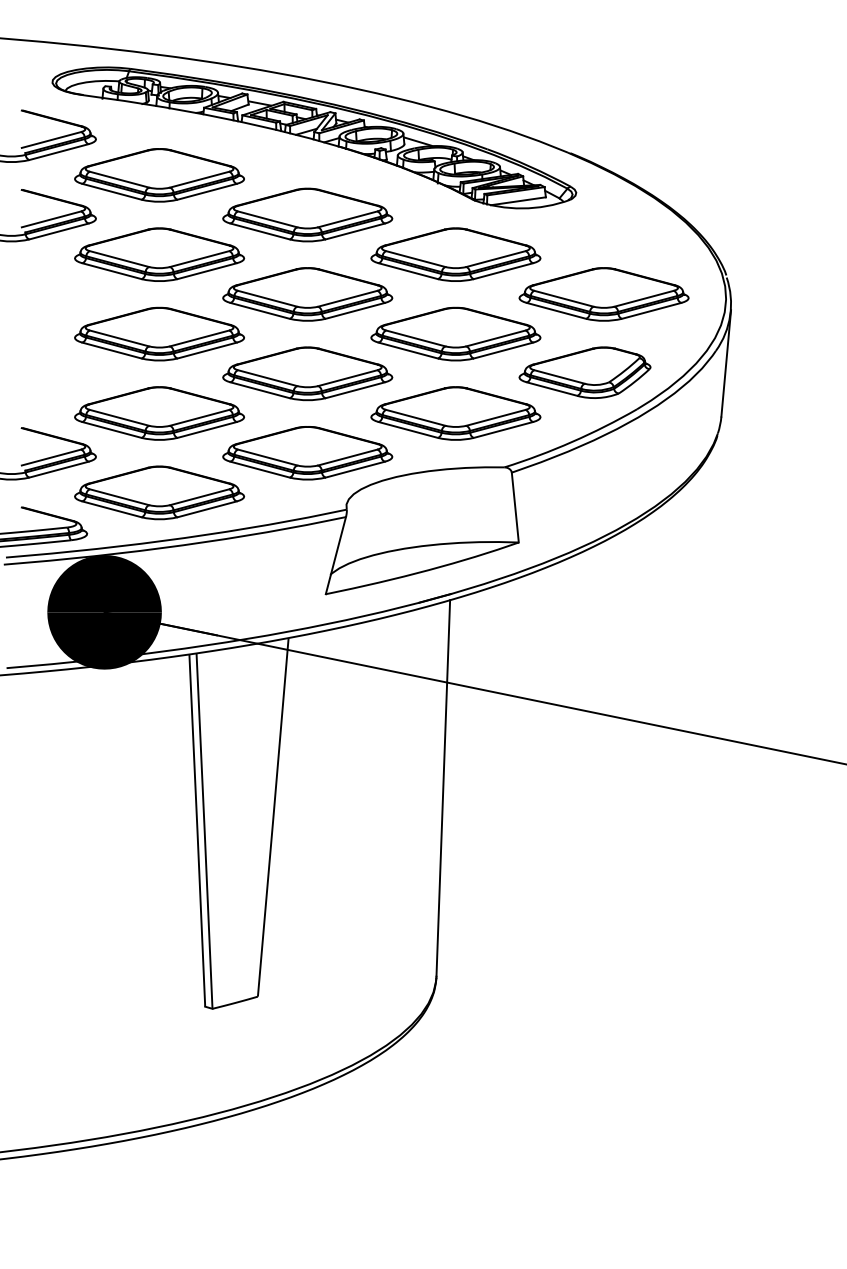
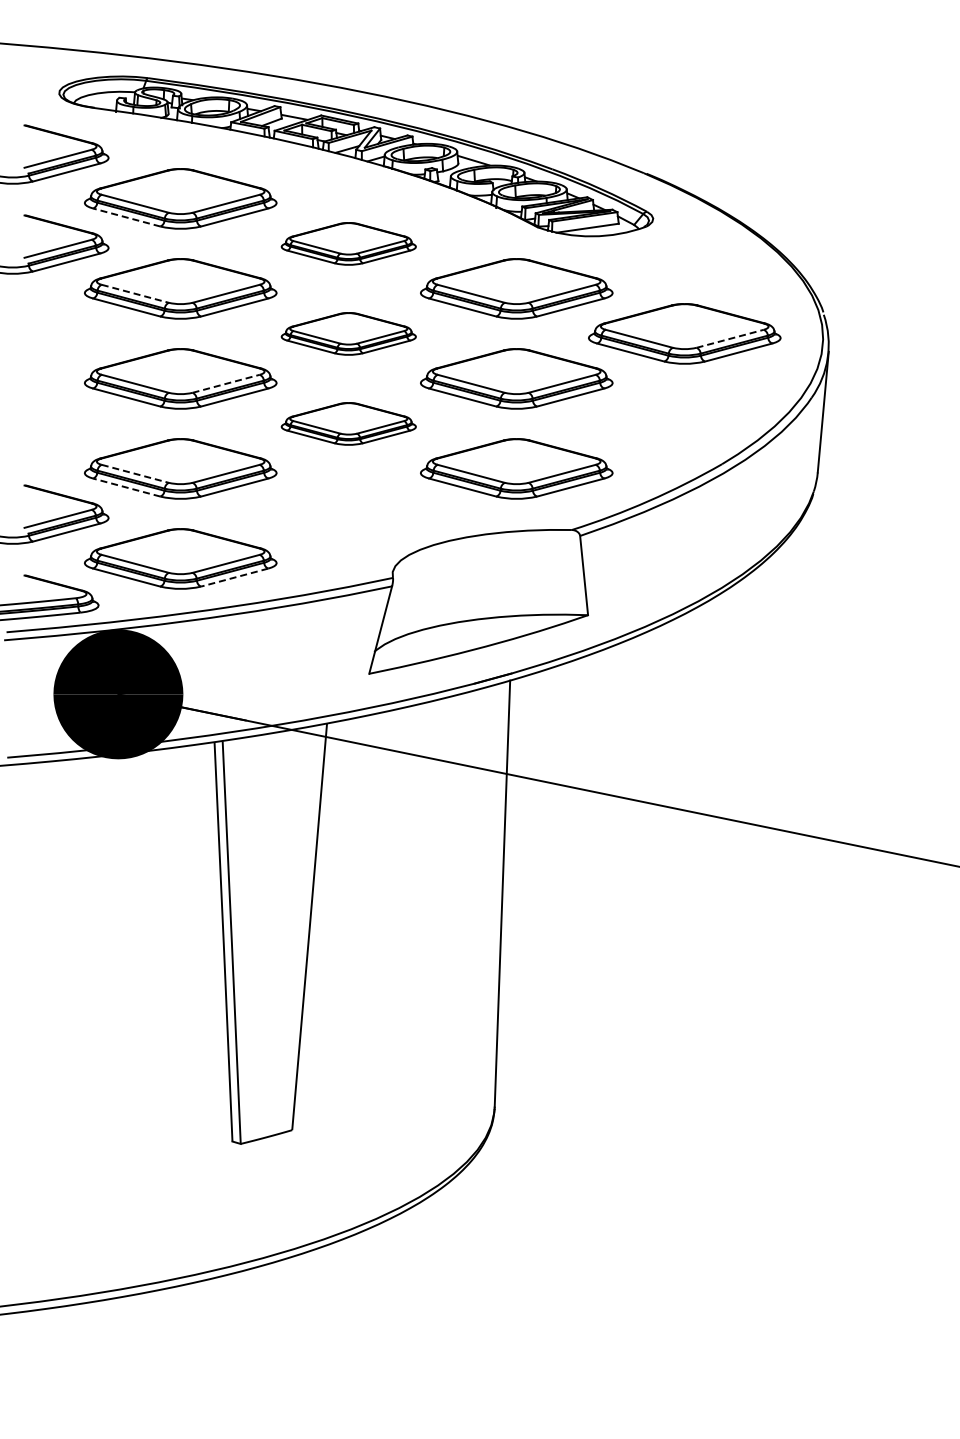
line: (111, 191) -> (126, 217), solid -> dashed
part: (307, 214) -> (348, 243), size x0.7
line: (119, 258) -> (135, 293), solid -> dashed
part: (307, 294) -> (348, 333), size x0.7
line: (644, 298) -> (730, 338), solid -> dashed
line: (199, 338) -> (226, 383), solid -> dashed
part: (585, 372) -> (663, 422), removed
part: (307, 373) -> (348, 423), size x0.7
line: (119, 417) -> (135, 473), solid -> dashed
line: (111, 429) -> (126, 487), solid -> dashed
part: (307, 452) -> (348, 513), removed
line: (206, 509) -> (234, 577), solid -> dashed

